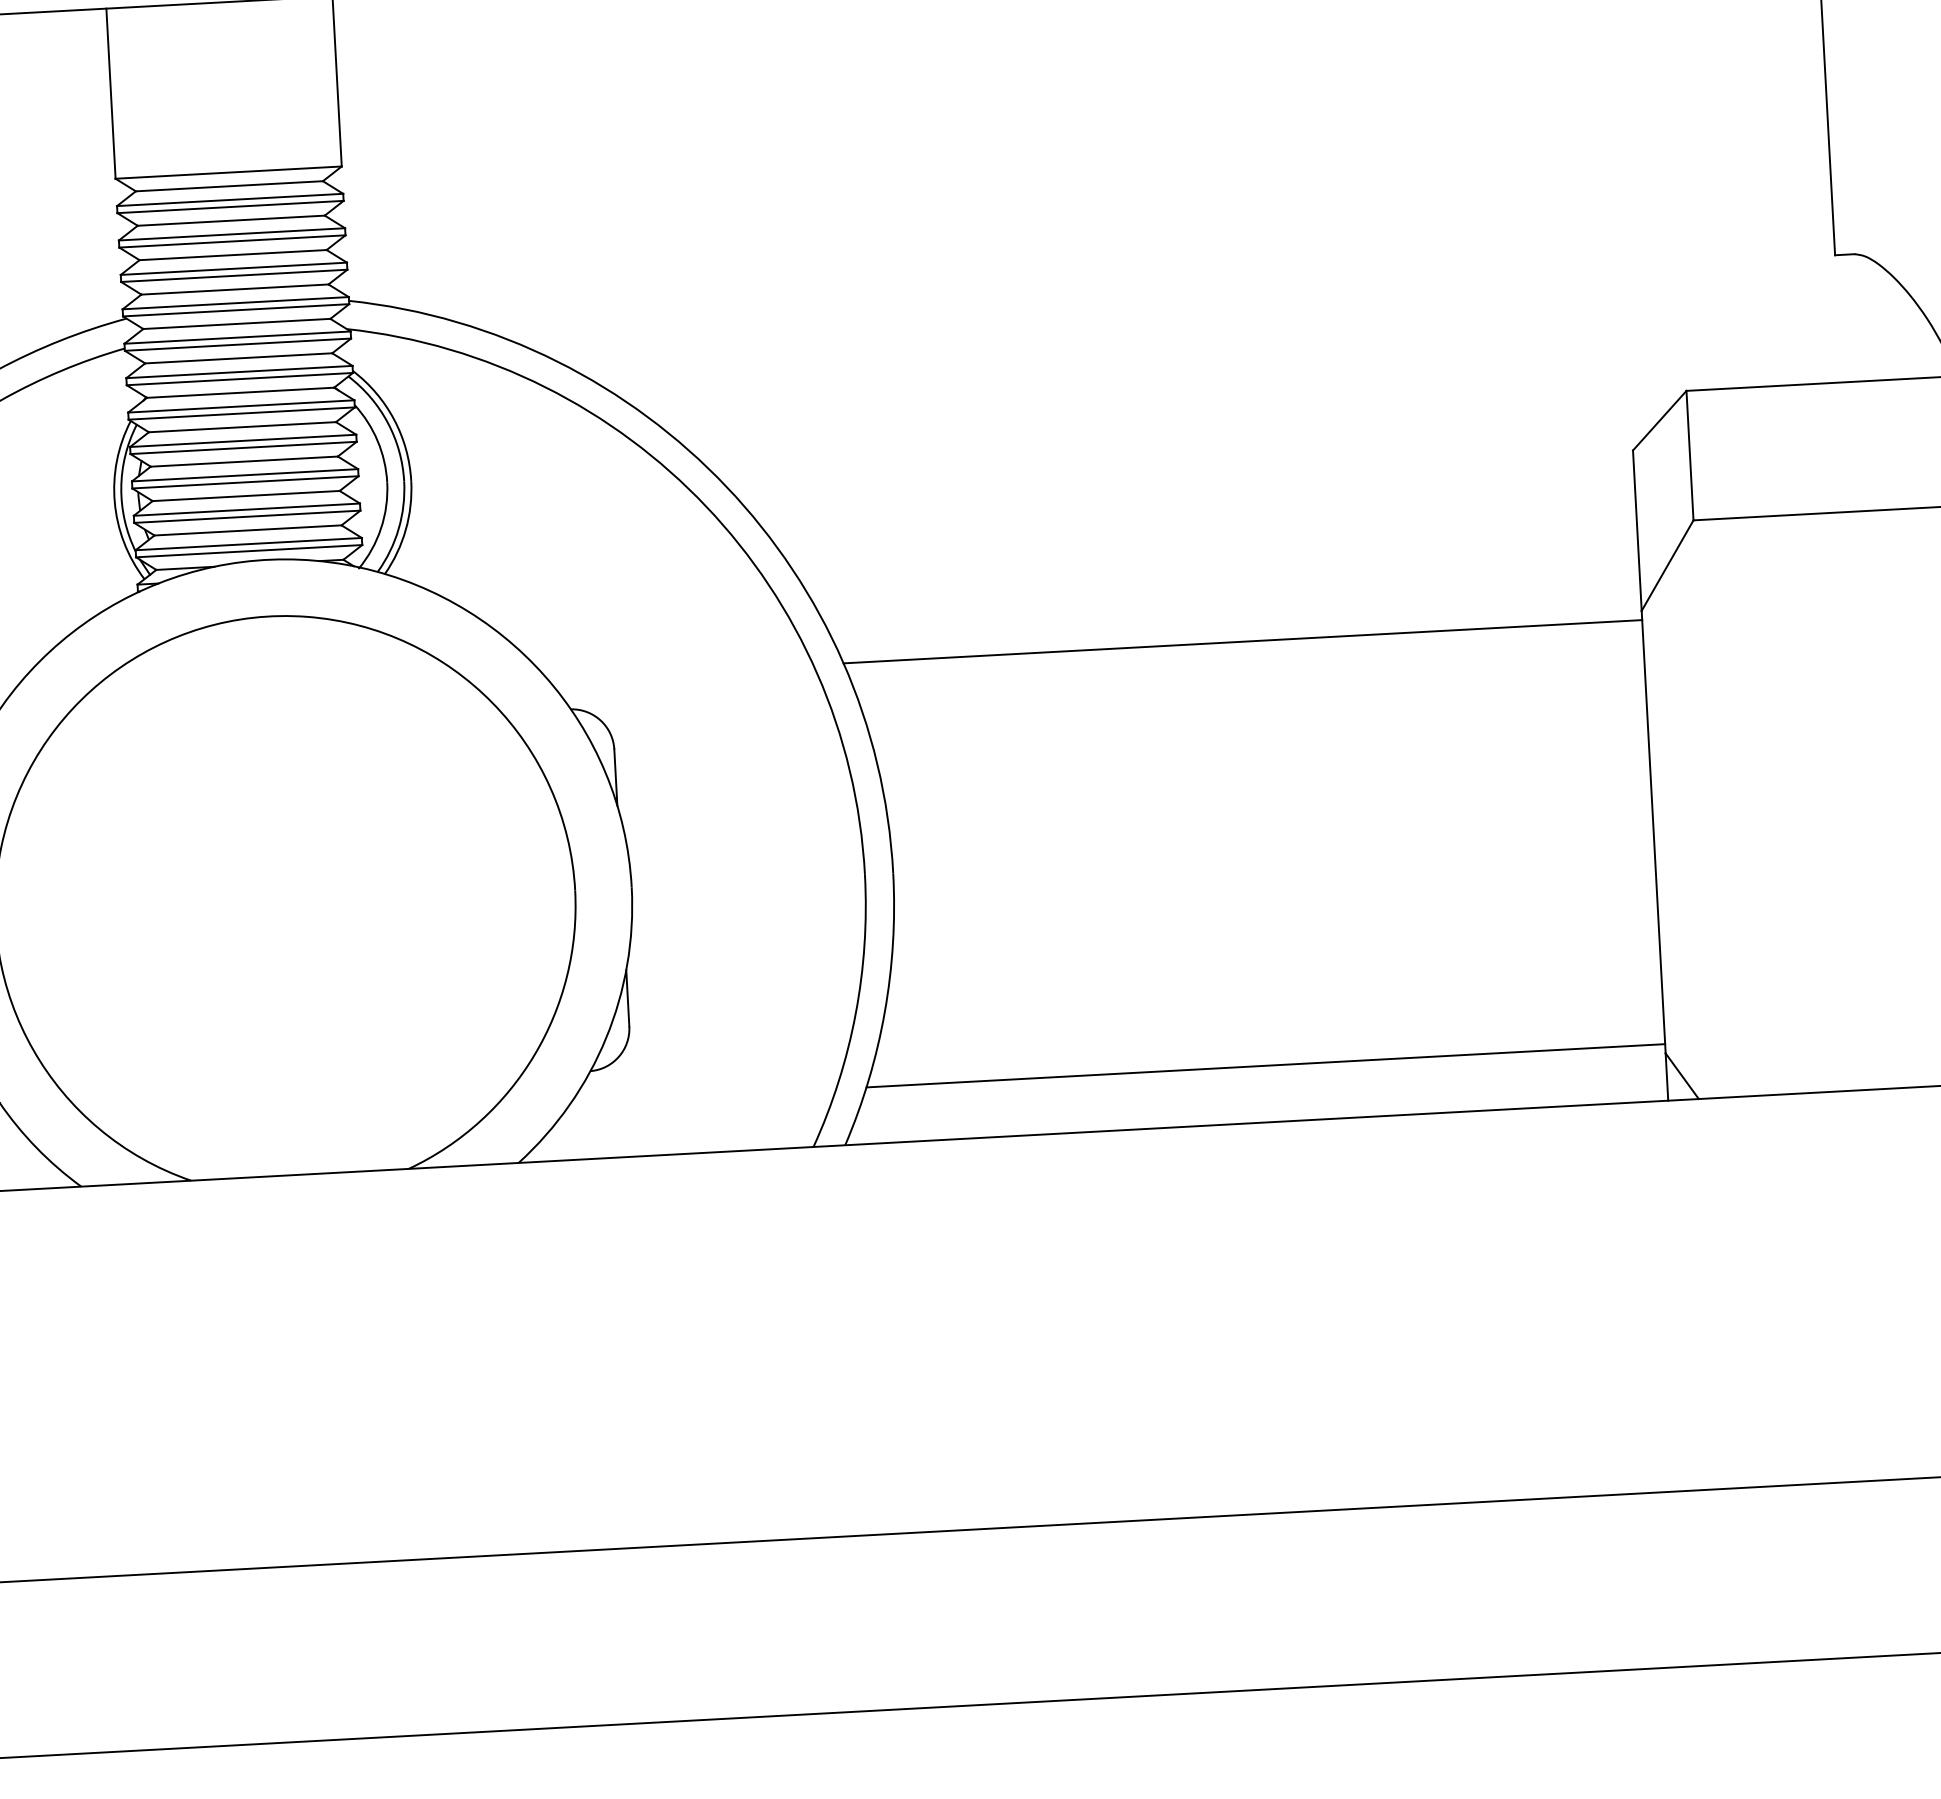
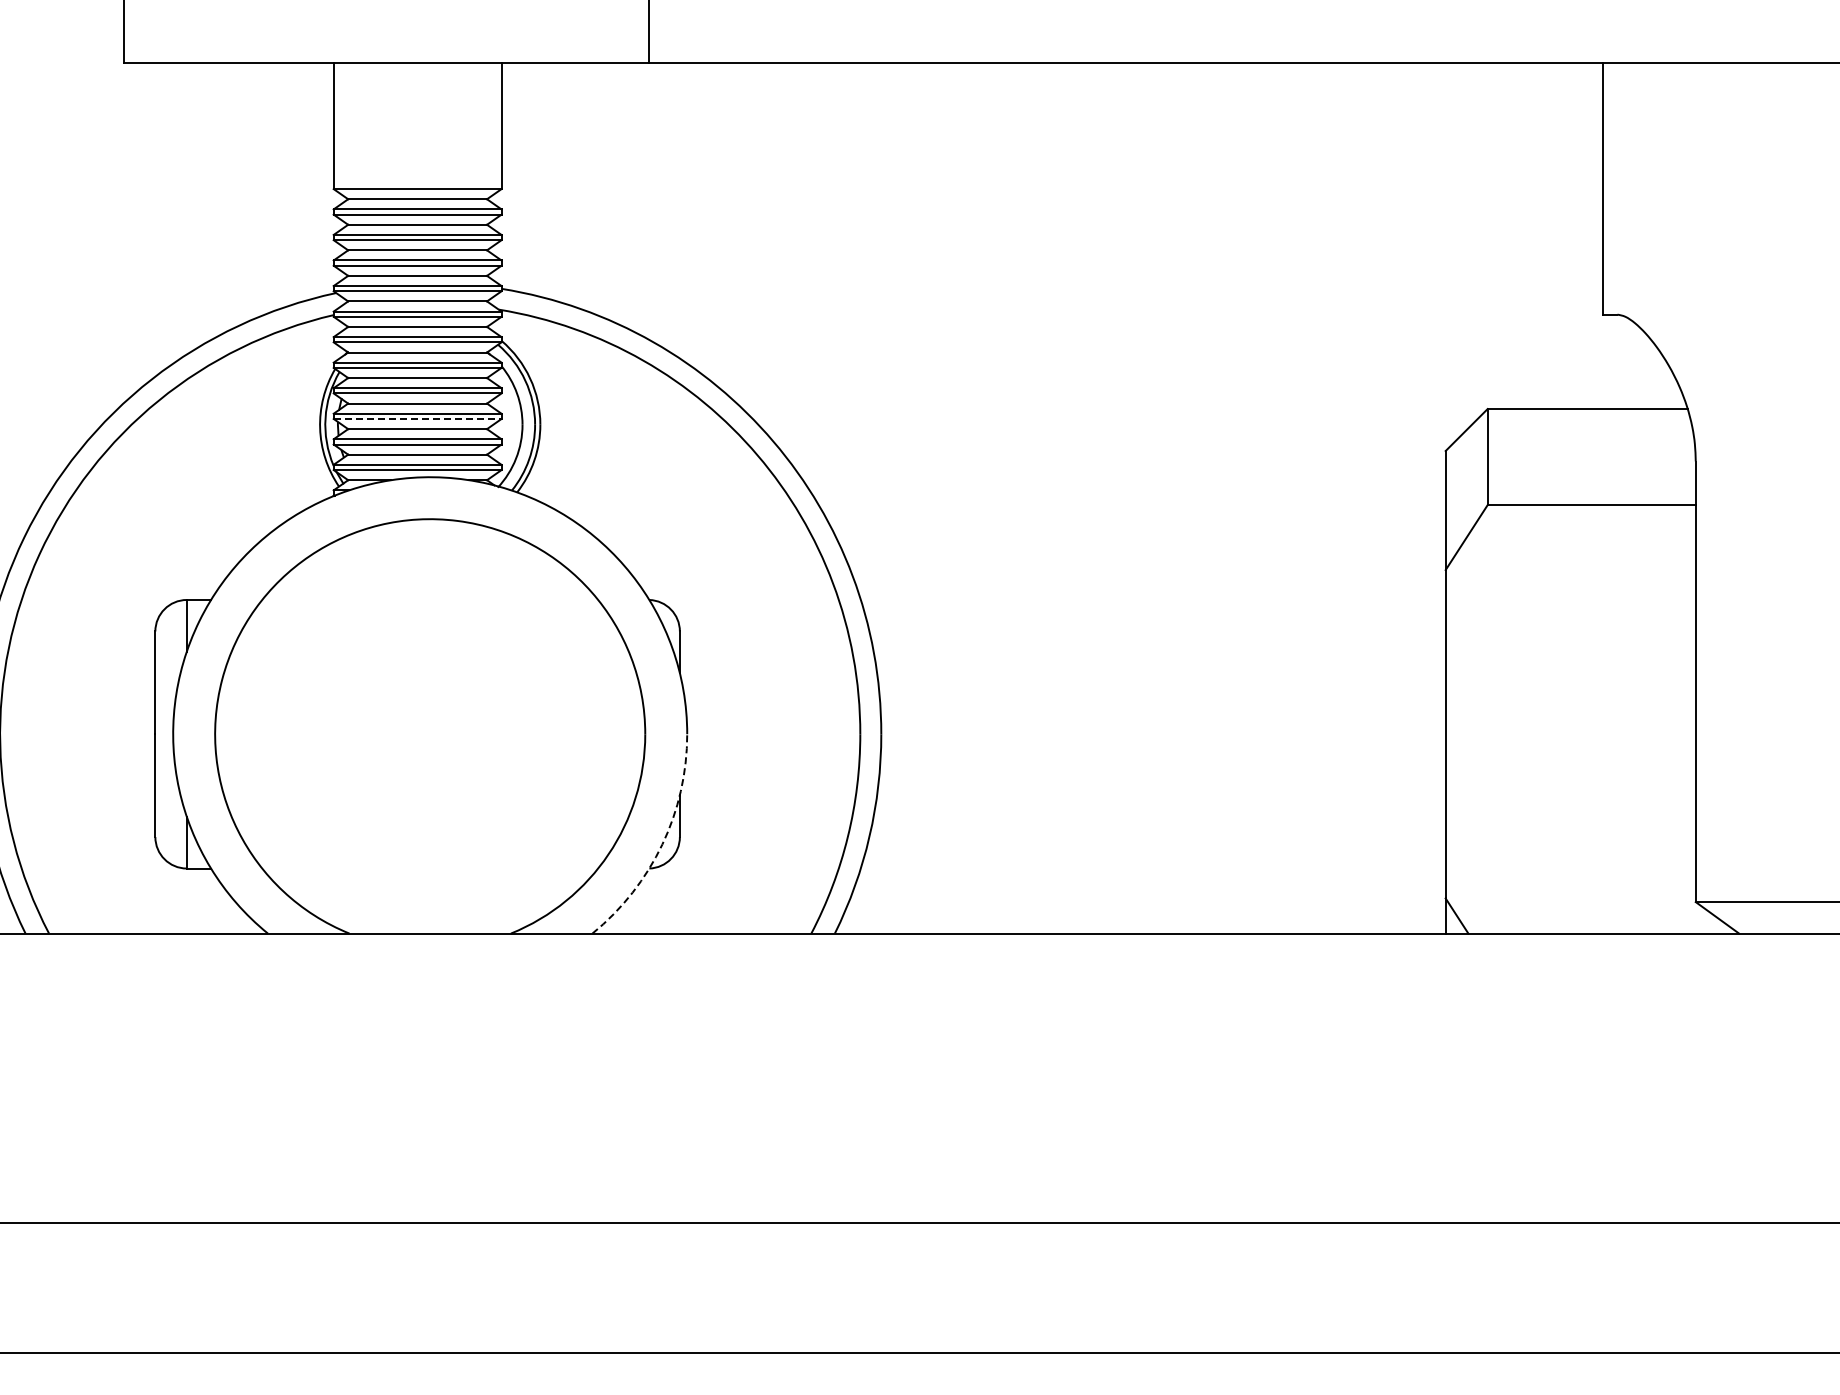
line: (245, 481) -> (417, 418), solid -> dashed
line: (1241, 641) -> (1148, 576), removed
arc: (606, 1037) -> (662, 844), solid -> dashed
line: (1264, 1065) -> (1148, 891), removed

